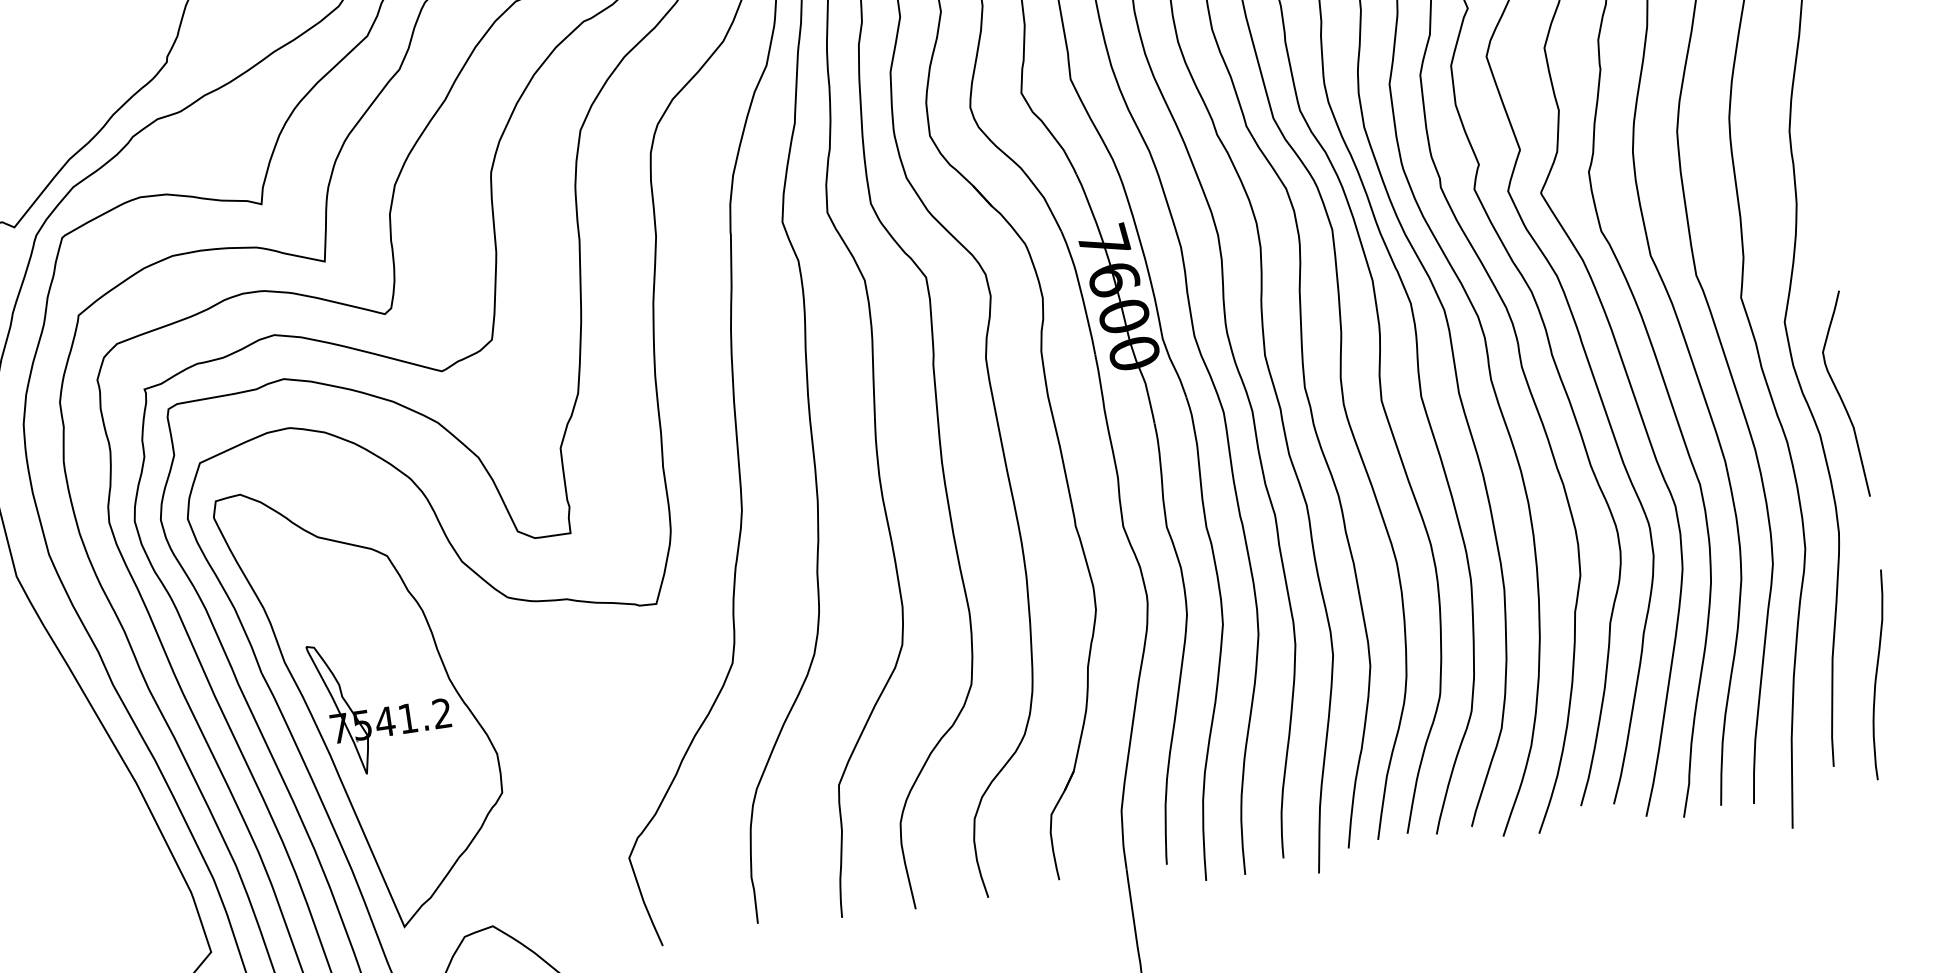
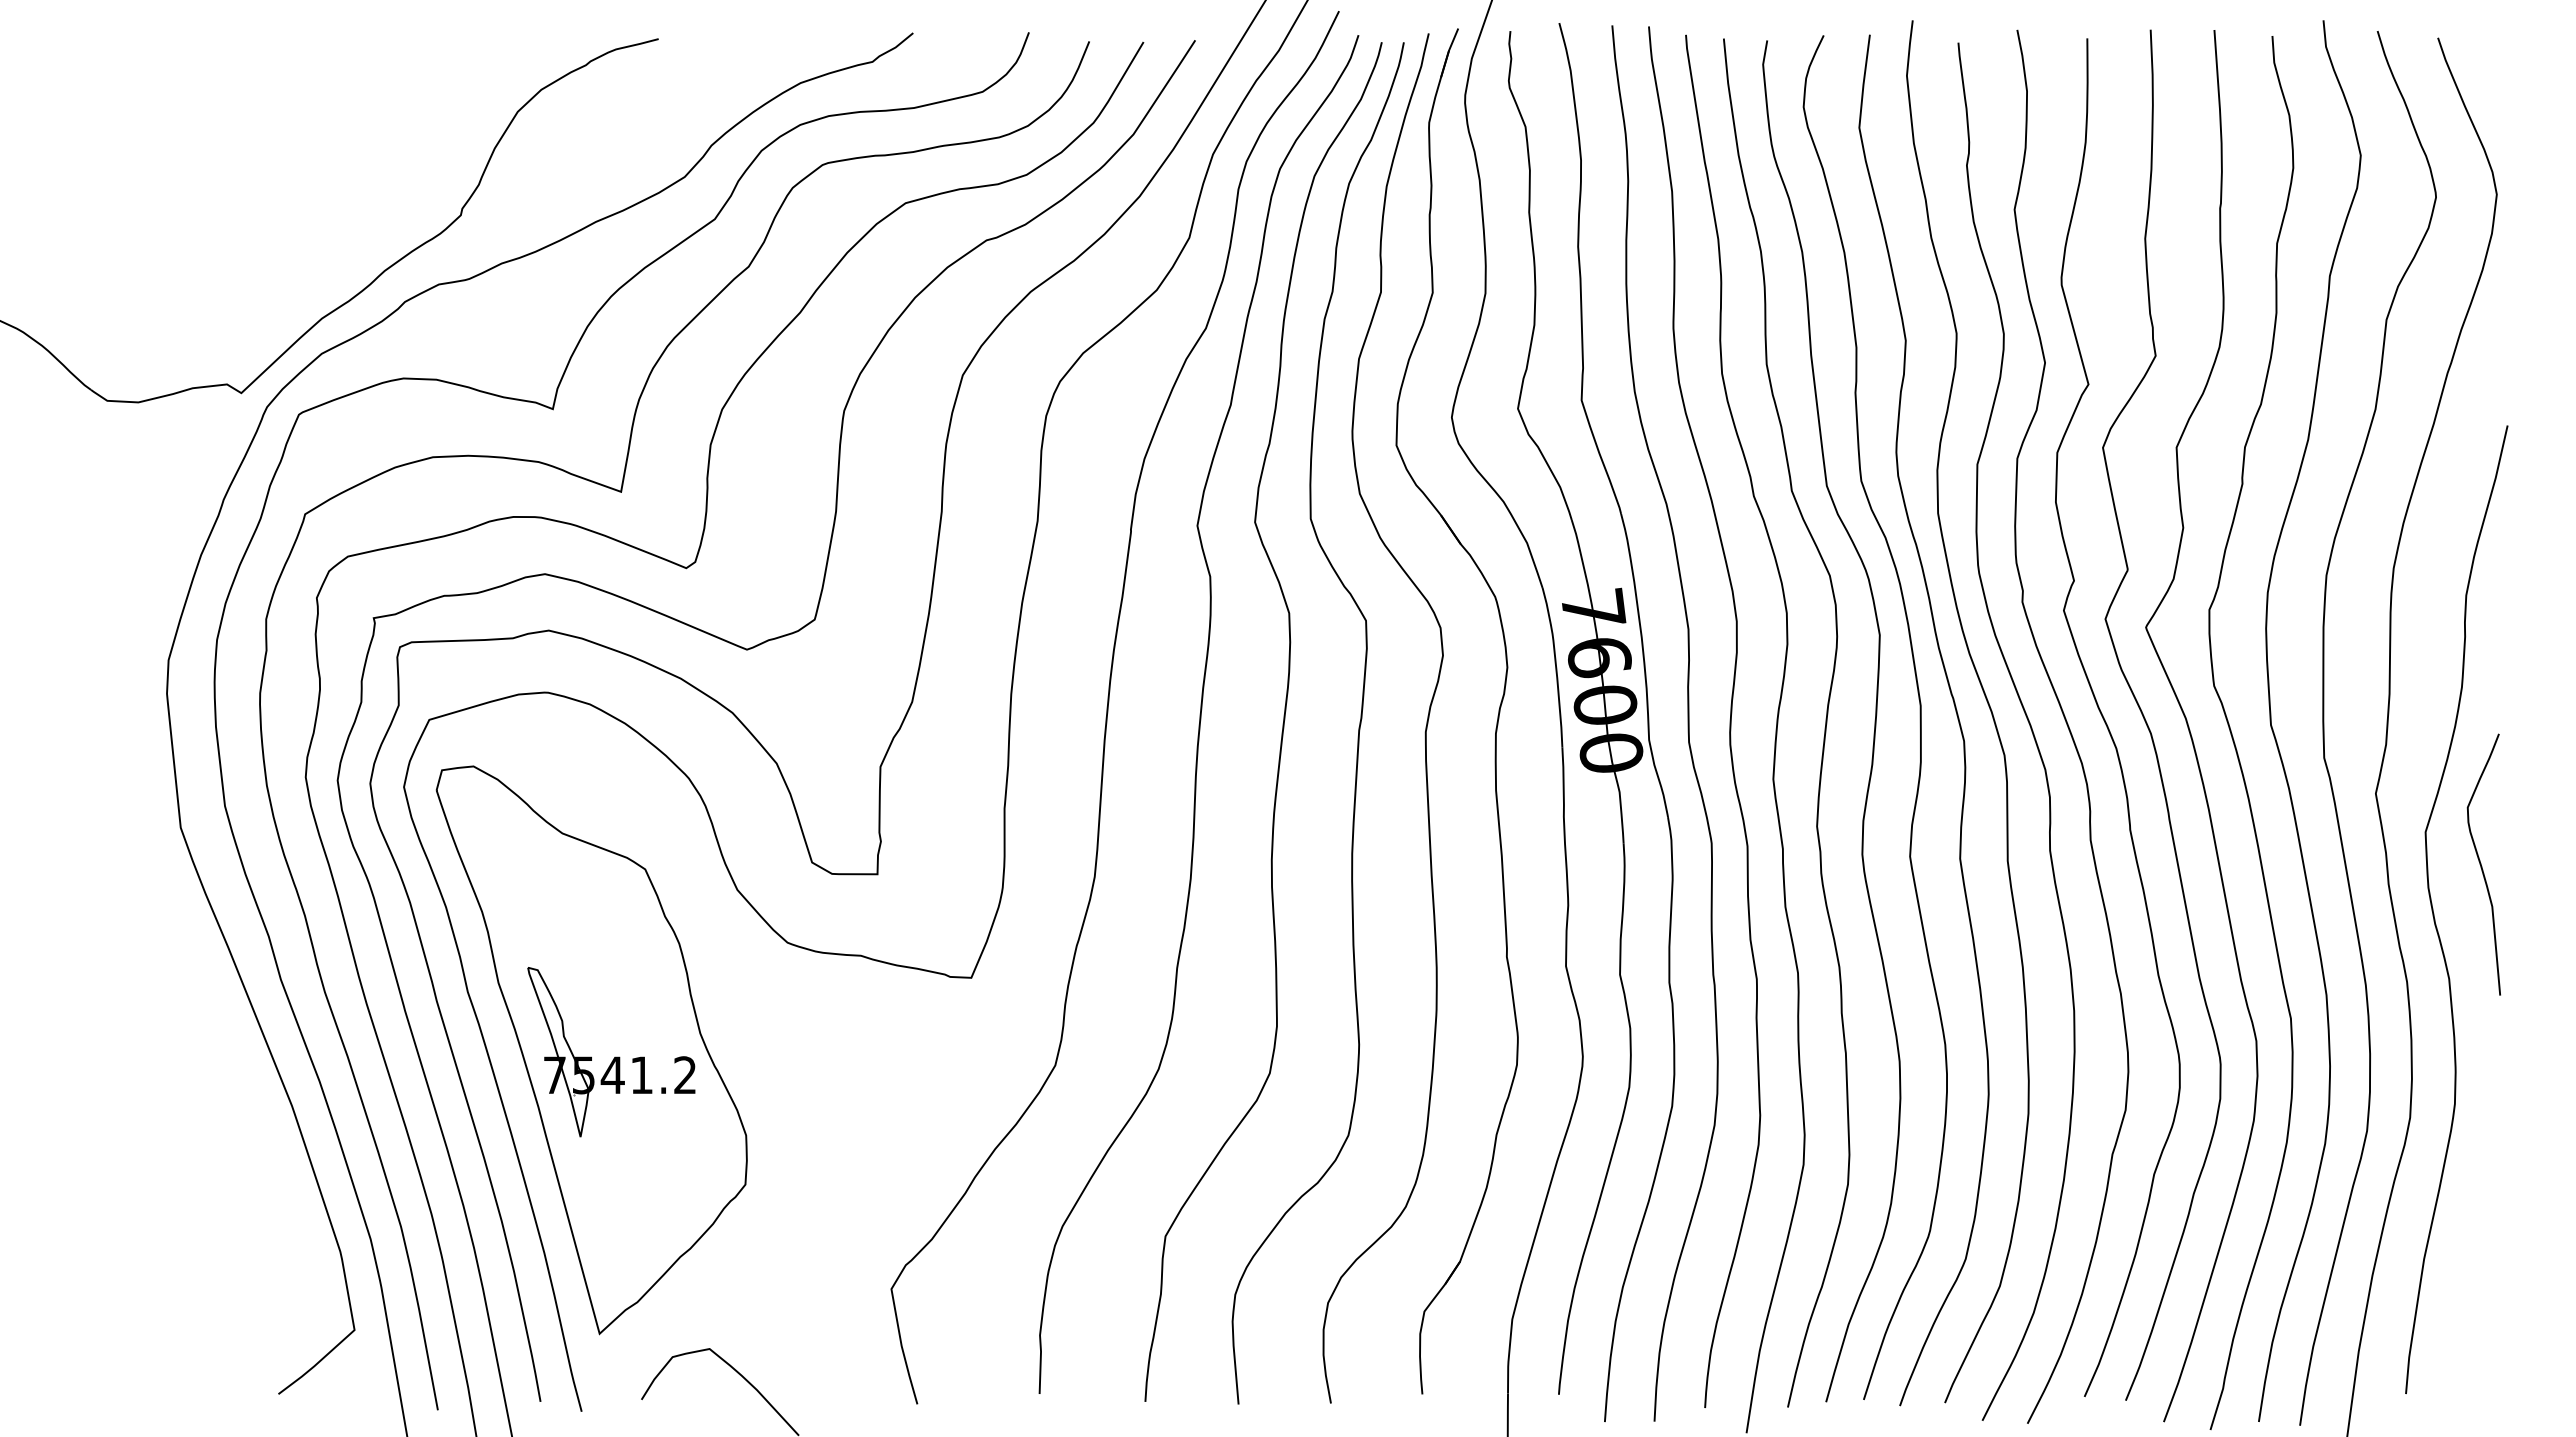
curve: (1840, 395) -> (2481, 864), moved
curve: (1877, 674) -> (2476, 1287), removed

